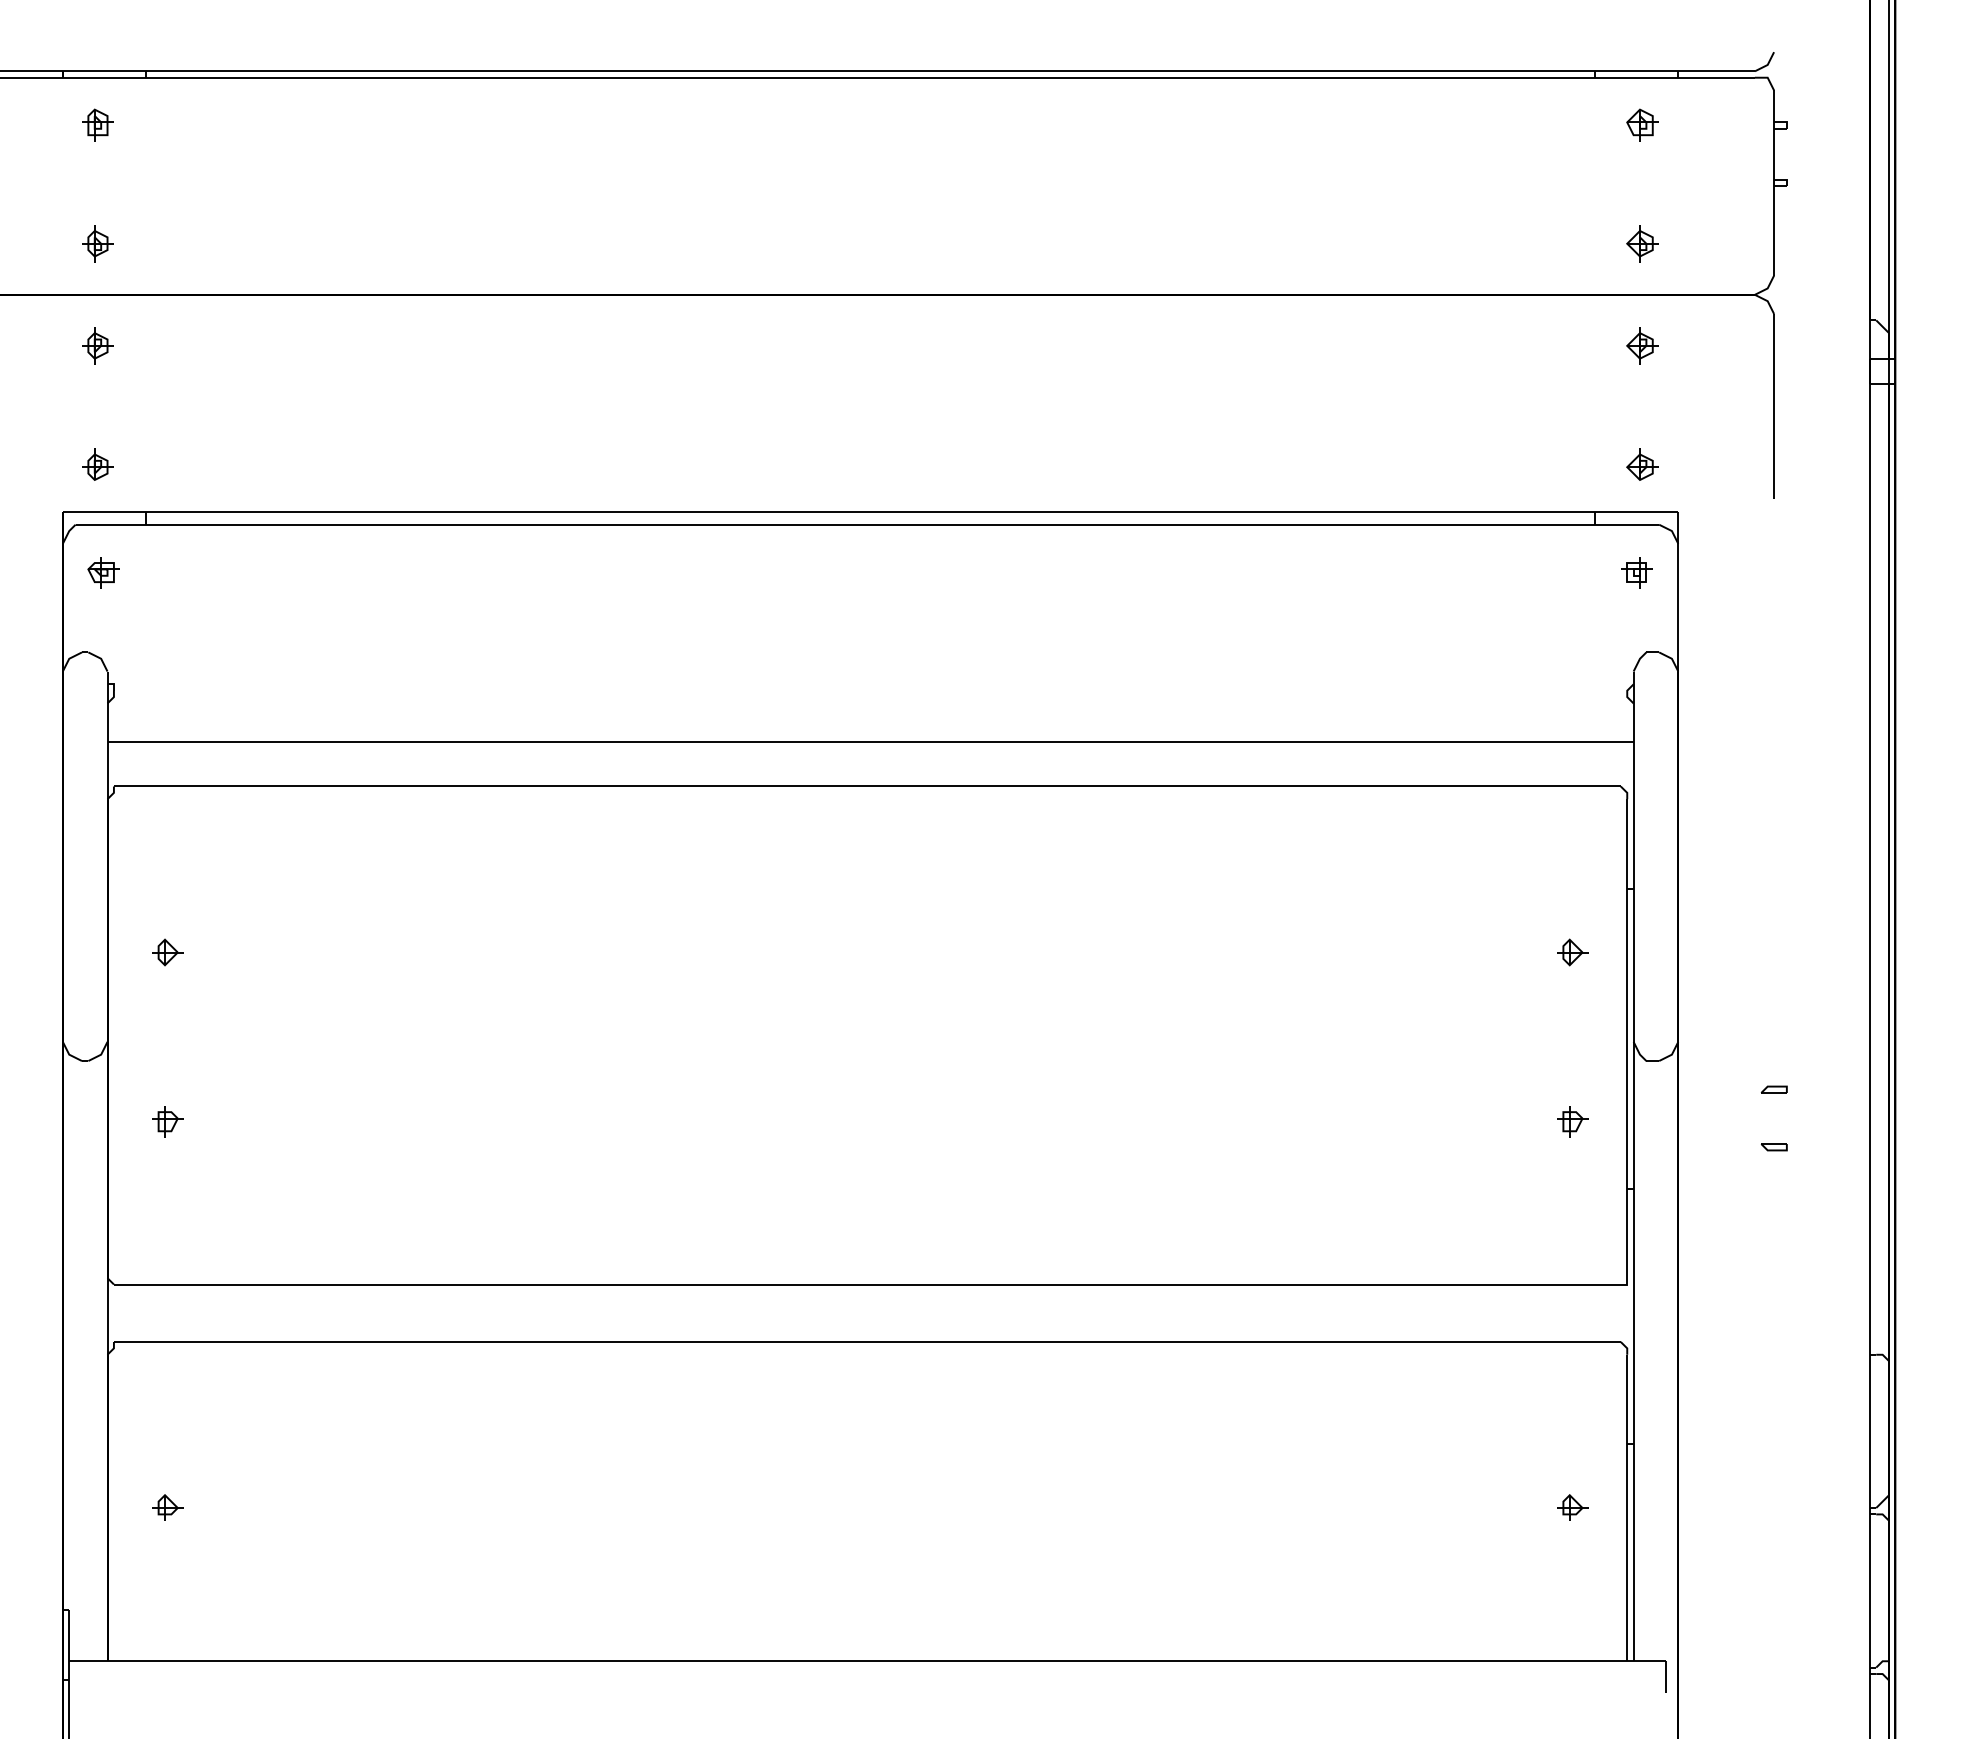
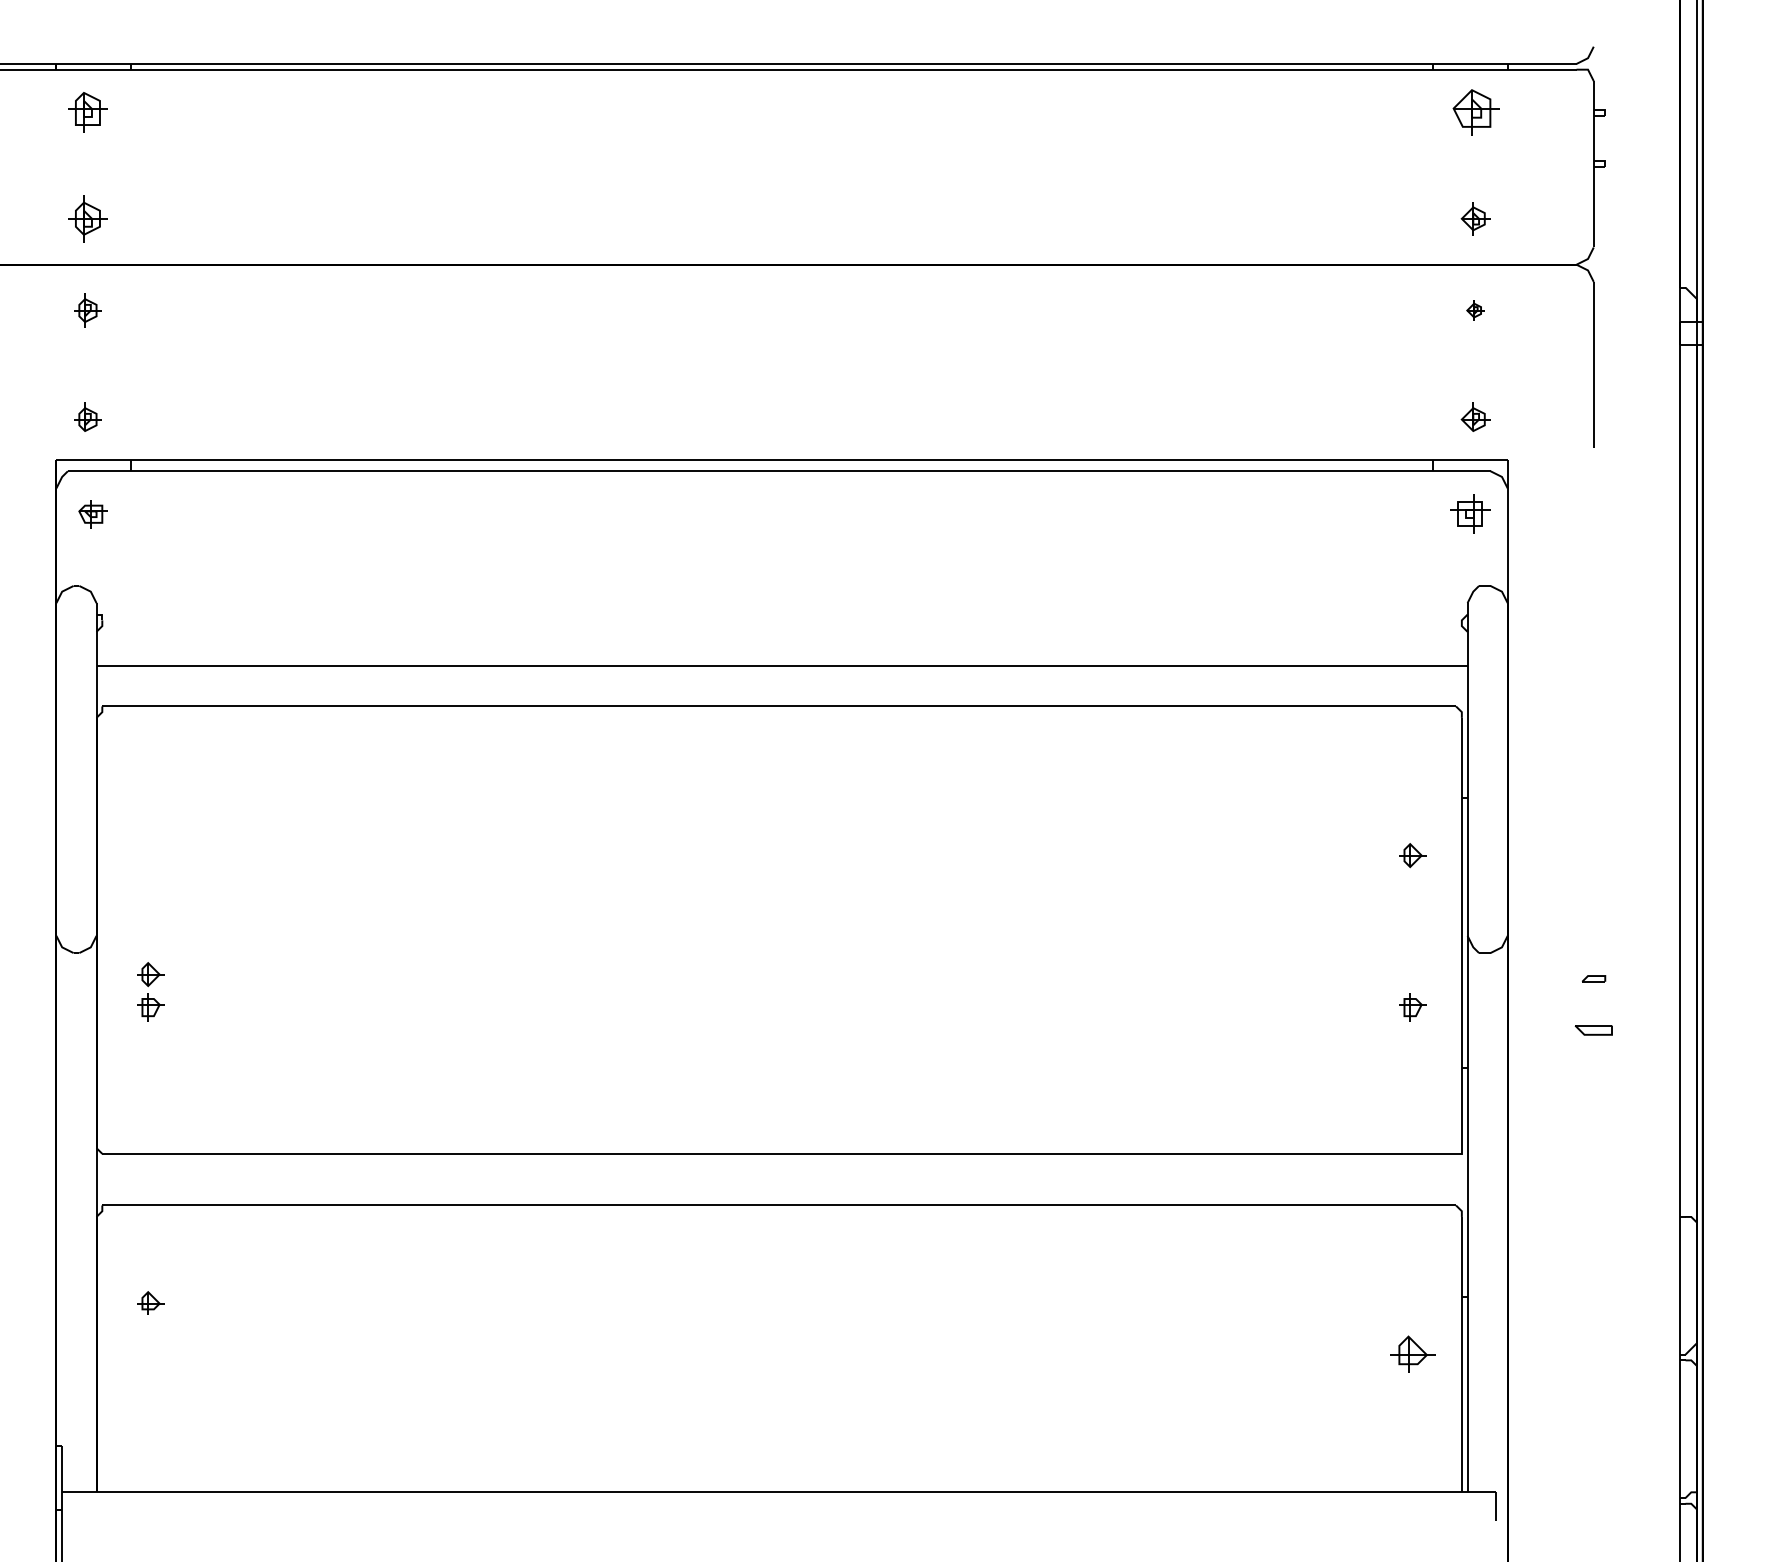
part: (97, 124) -> (87, 111), size x1.4
part: (1642, 124) -> (1475, 111), size x1.6
part: (97, 243) -> (87, 218), size x1.4
part: (1642, 345) -> (1475, 310), size x0.6
part: (1636, 572) -> (1470, 514), size x1.4
part: (167, 952) -> (150, 974), moved
part: (1773, 1147) -> (1593, 1030), size x1.6
part: (167, 1506) -> (150, 1302), moved
part: (1572, 1506) -> (1412, 1353), size x1.6

